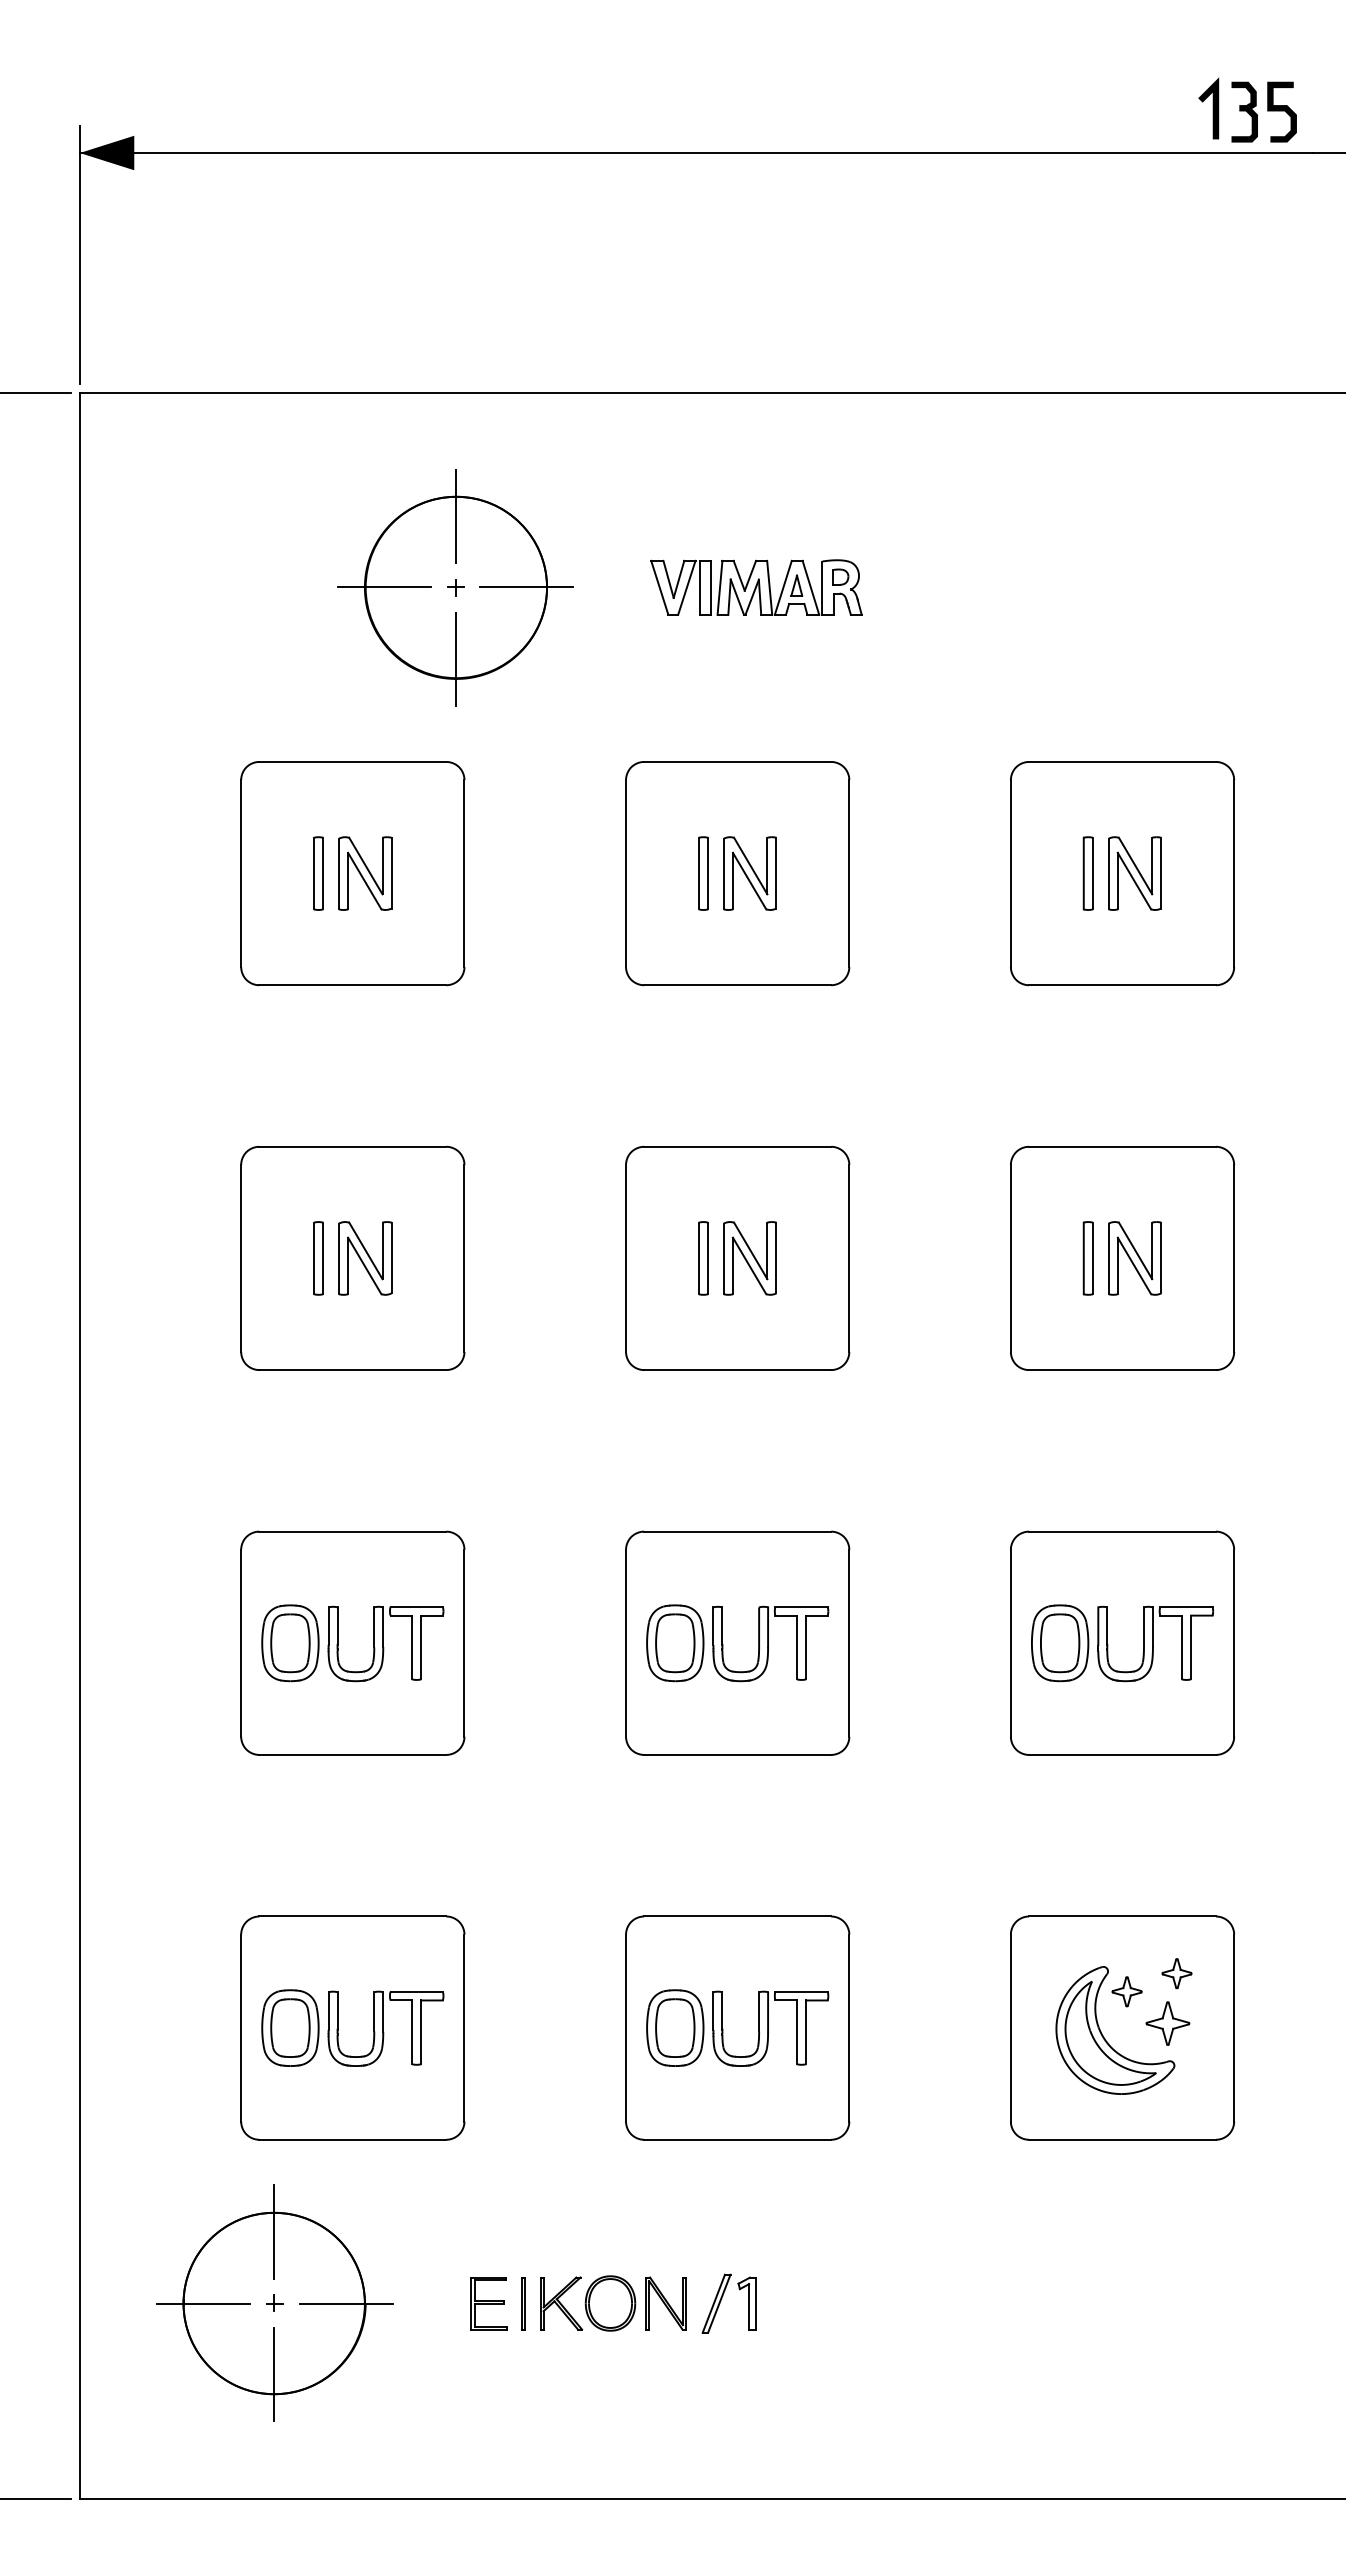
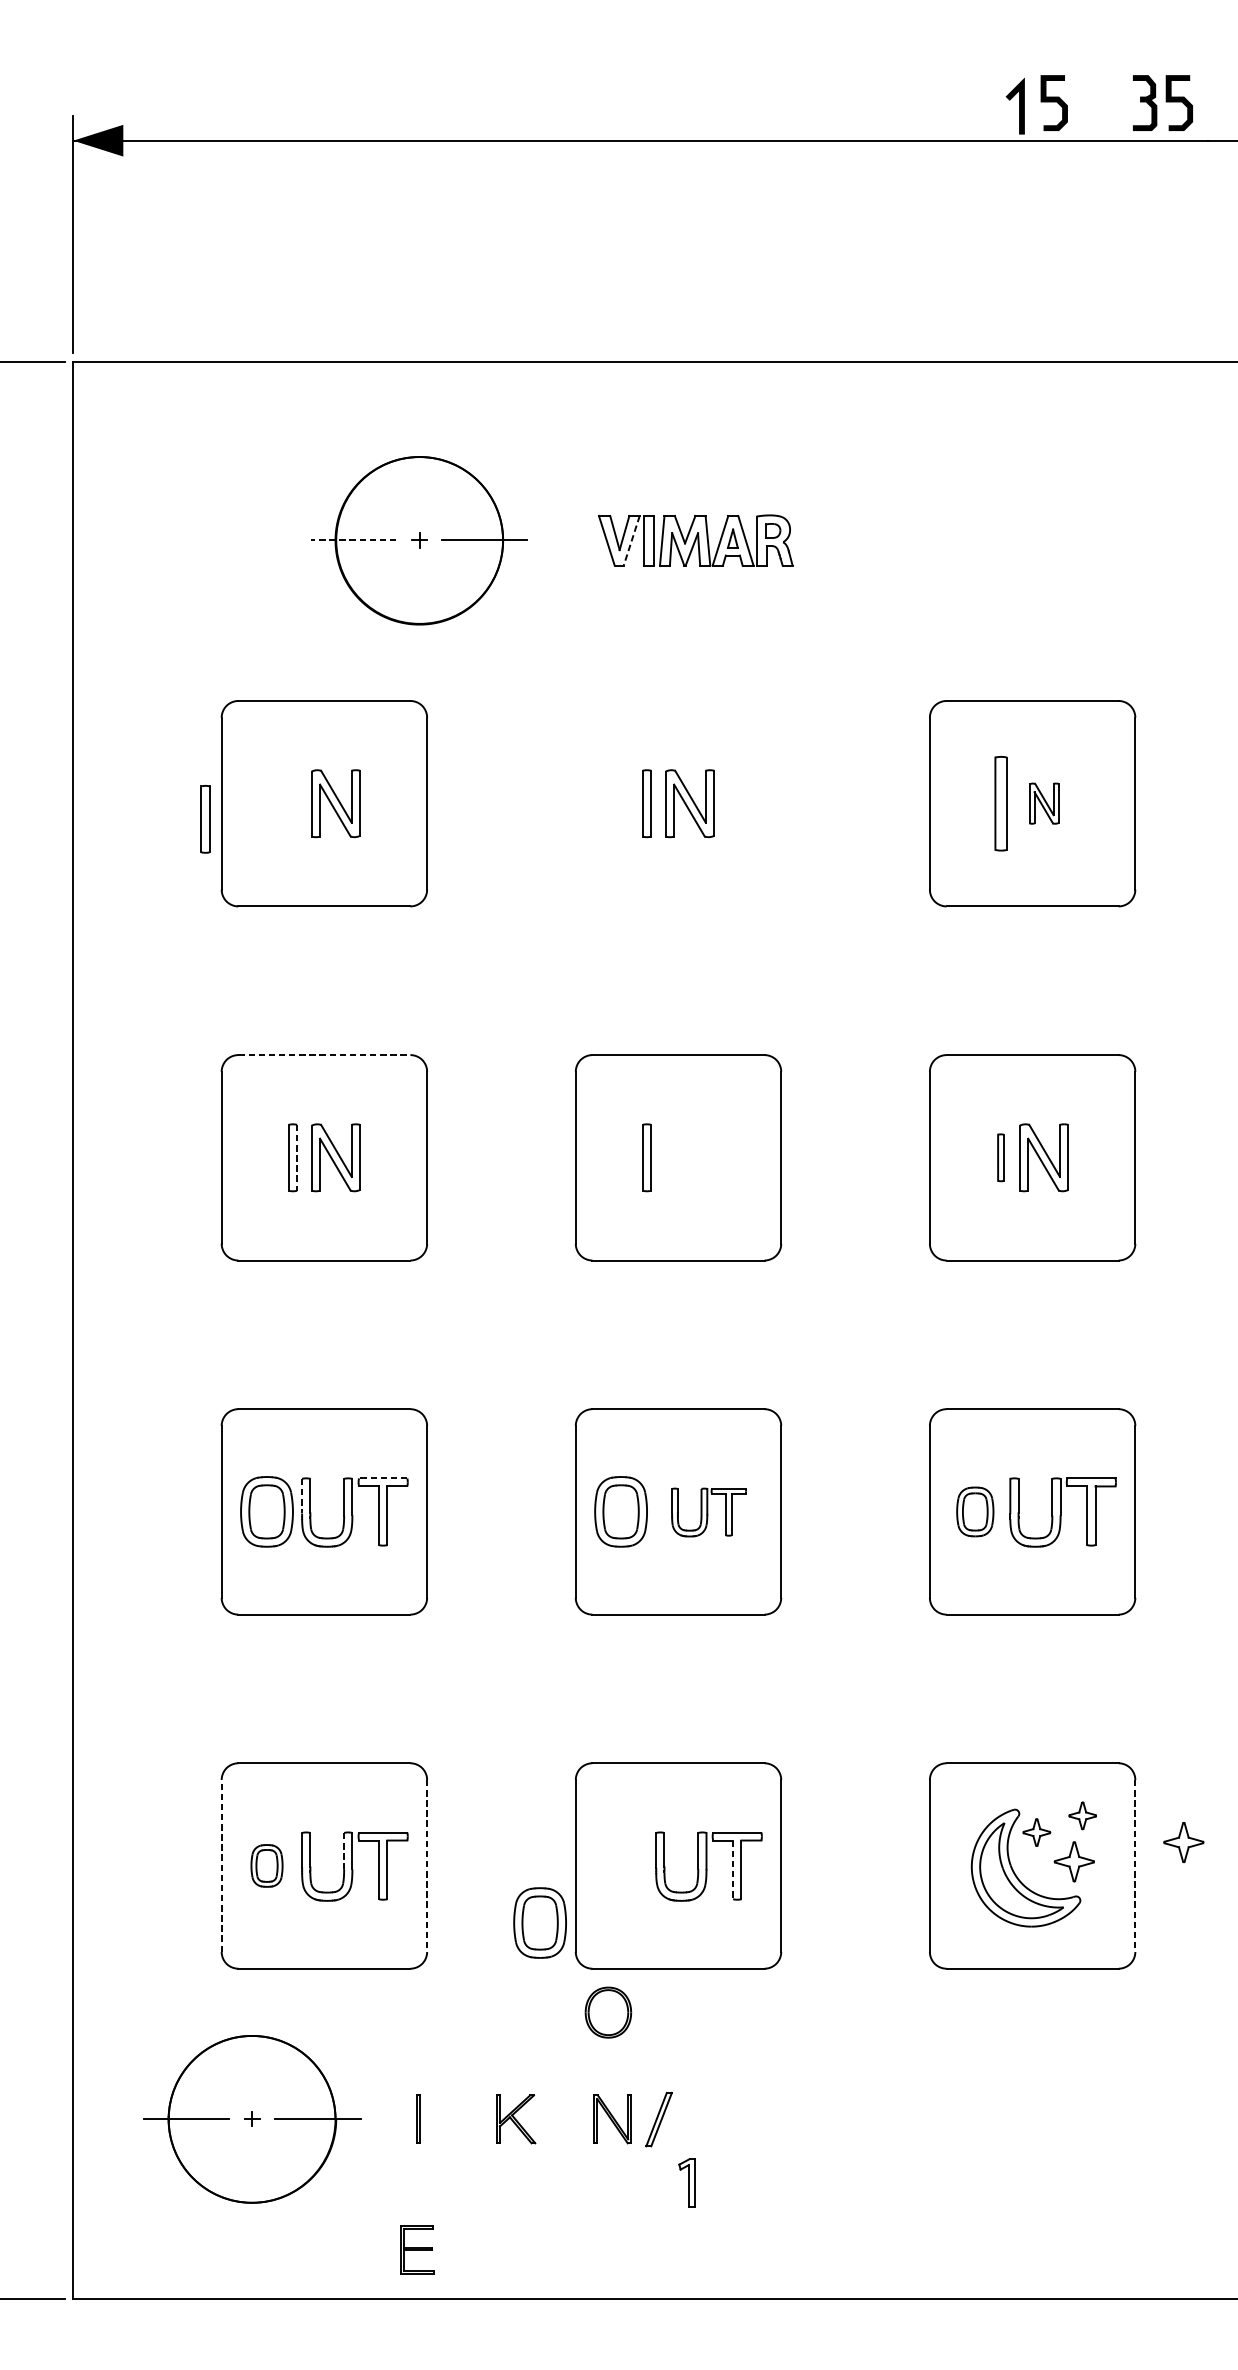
line: (1212, 108) -> (1018, 106), moved
curve: (1145, 111) -> (1053, 102), added
line: (456, 515) -> (419, 474), removed
line: (384, 587) -> (353, 540), solid -> dashed
line: (686, 588) -> (631, 541), solid -> dashed
line: (456, 658) -> (419, 605), removed
part: (318, 873) -> (205, 819), moved
part: (737, 873) -> (678, 803), removed
part: (1087, 873) -> (1000, 803), size x1.4
part: (1134, 873) -> (1043, 803), size x0.6
line: (353, 1146) -> (325, 1054), solid -> dashed
line: (323, 1258) -> (297, 1157), solid -> dashed
part: (749, 1258) -> (689, 1157), removed
part: (1087, 1258) -> (1000, 1157), size x0.7
line: (416, 1606) -> (382, 1478), solid -> dashed
line: (328, 1626) -> (302, 1496), solid -> dashed
part: (770, 1643) -> (708, 1512), size x0.7
part: (1060, 1643) -> (975, 1512), size x0.7
part: (1286, 2002) -> (1183, 1842), added
line: (374, 2011) -> (344, 1850), solid -> dashed
line: (241, 2027) -> (221, 1865), solid -> dashed
part: (290, 2027) -> (267, 1865), size x0.6
part: (675, 2027) -> (540, 1922), moved
line: (464, 2028) -> (427, 1866), solid -> dashed
line: (1234, 2028) -> (1135, 1866), solid -> dashed
line: (797, 2032) -> (733, 1870), solid -> dashed
line: (274, 2231) -> (252, 2053), removed
part: (488, 2303) -> (417, 2250), moved
line: (522, 2303) -> (417, 2119), moved
part: (610, 2303) -> (608, 2012), moved
part: (746, 2303) -> (686, 2182), moved
line: (274, 2374) -> (252, 2184), removed

